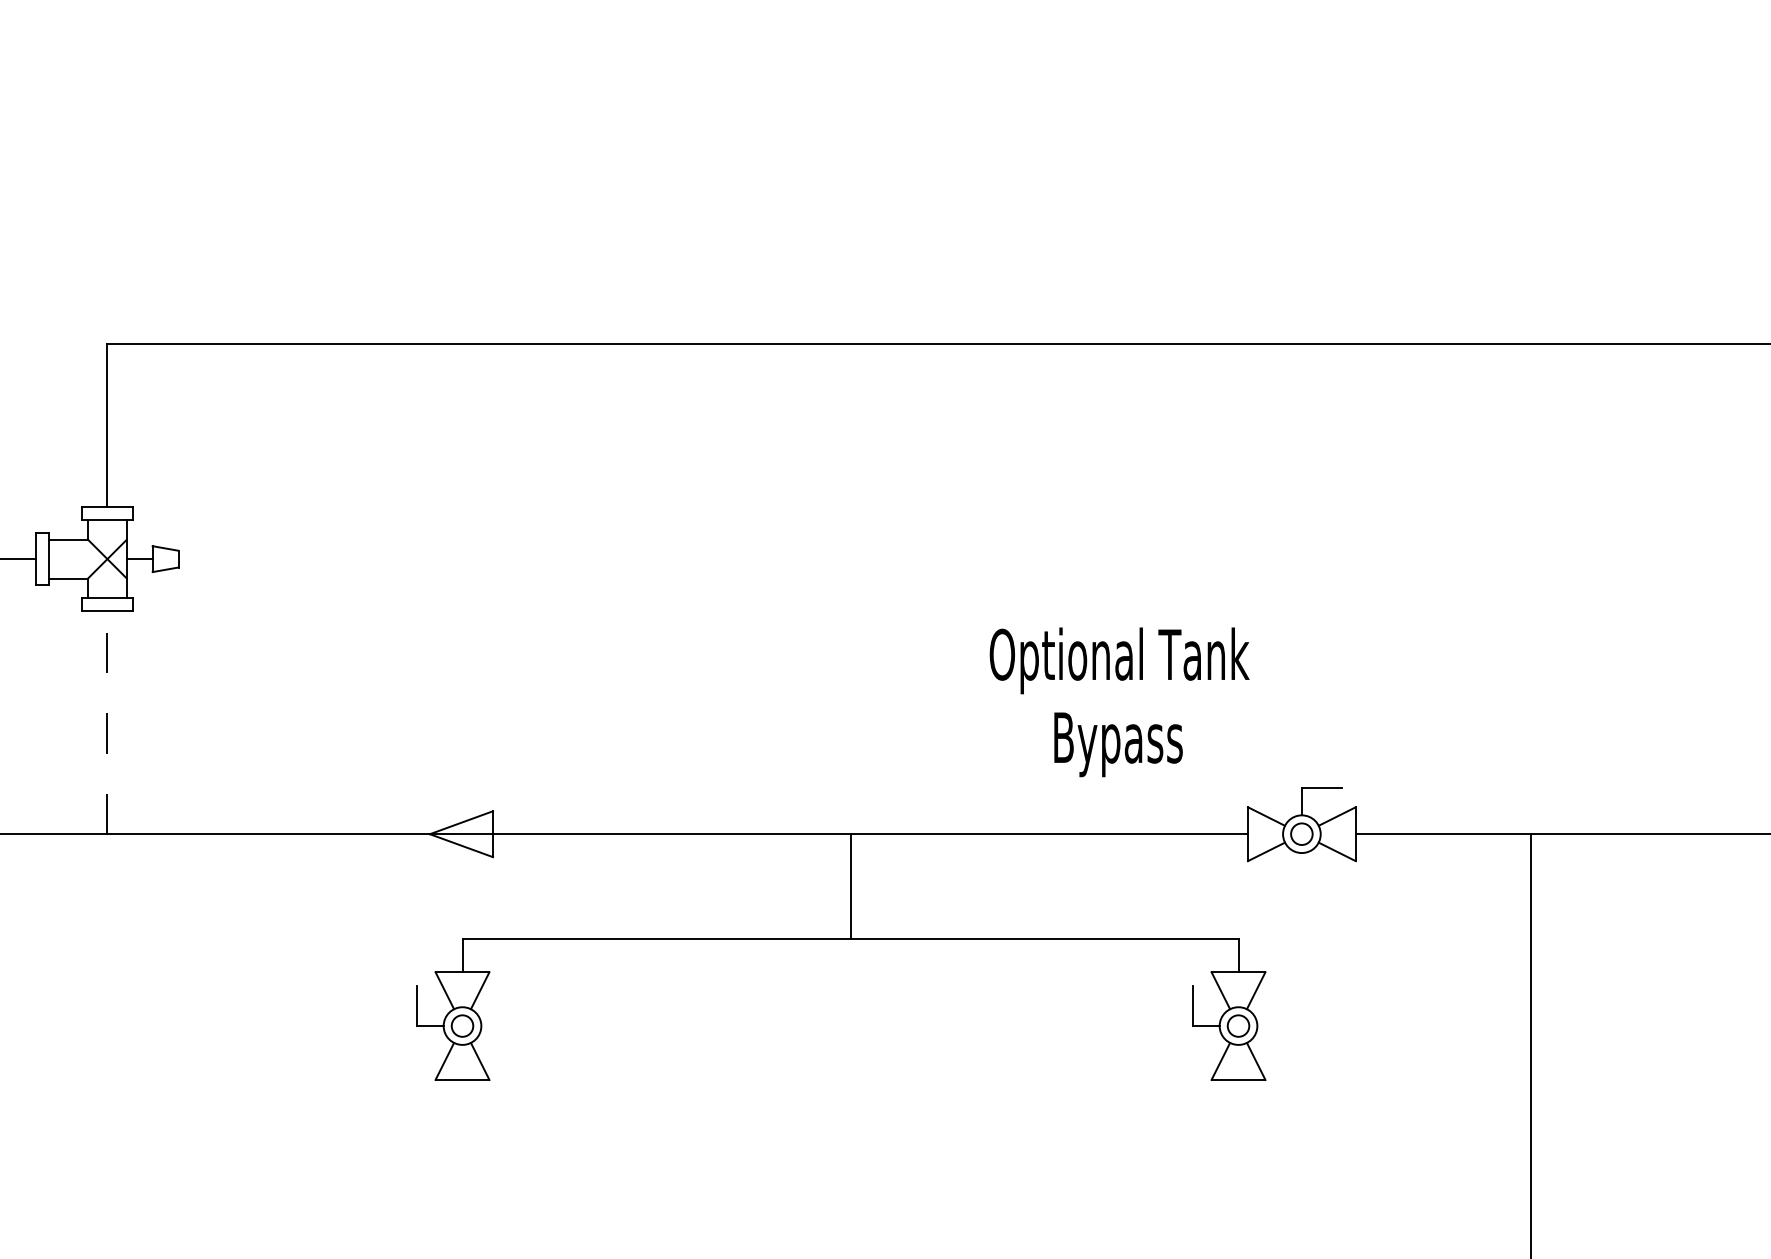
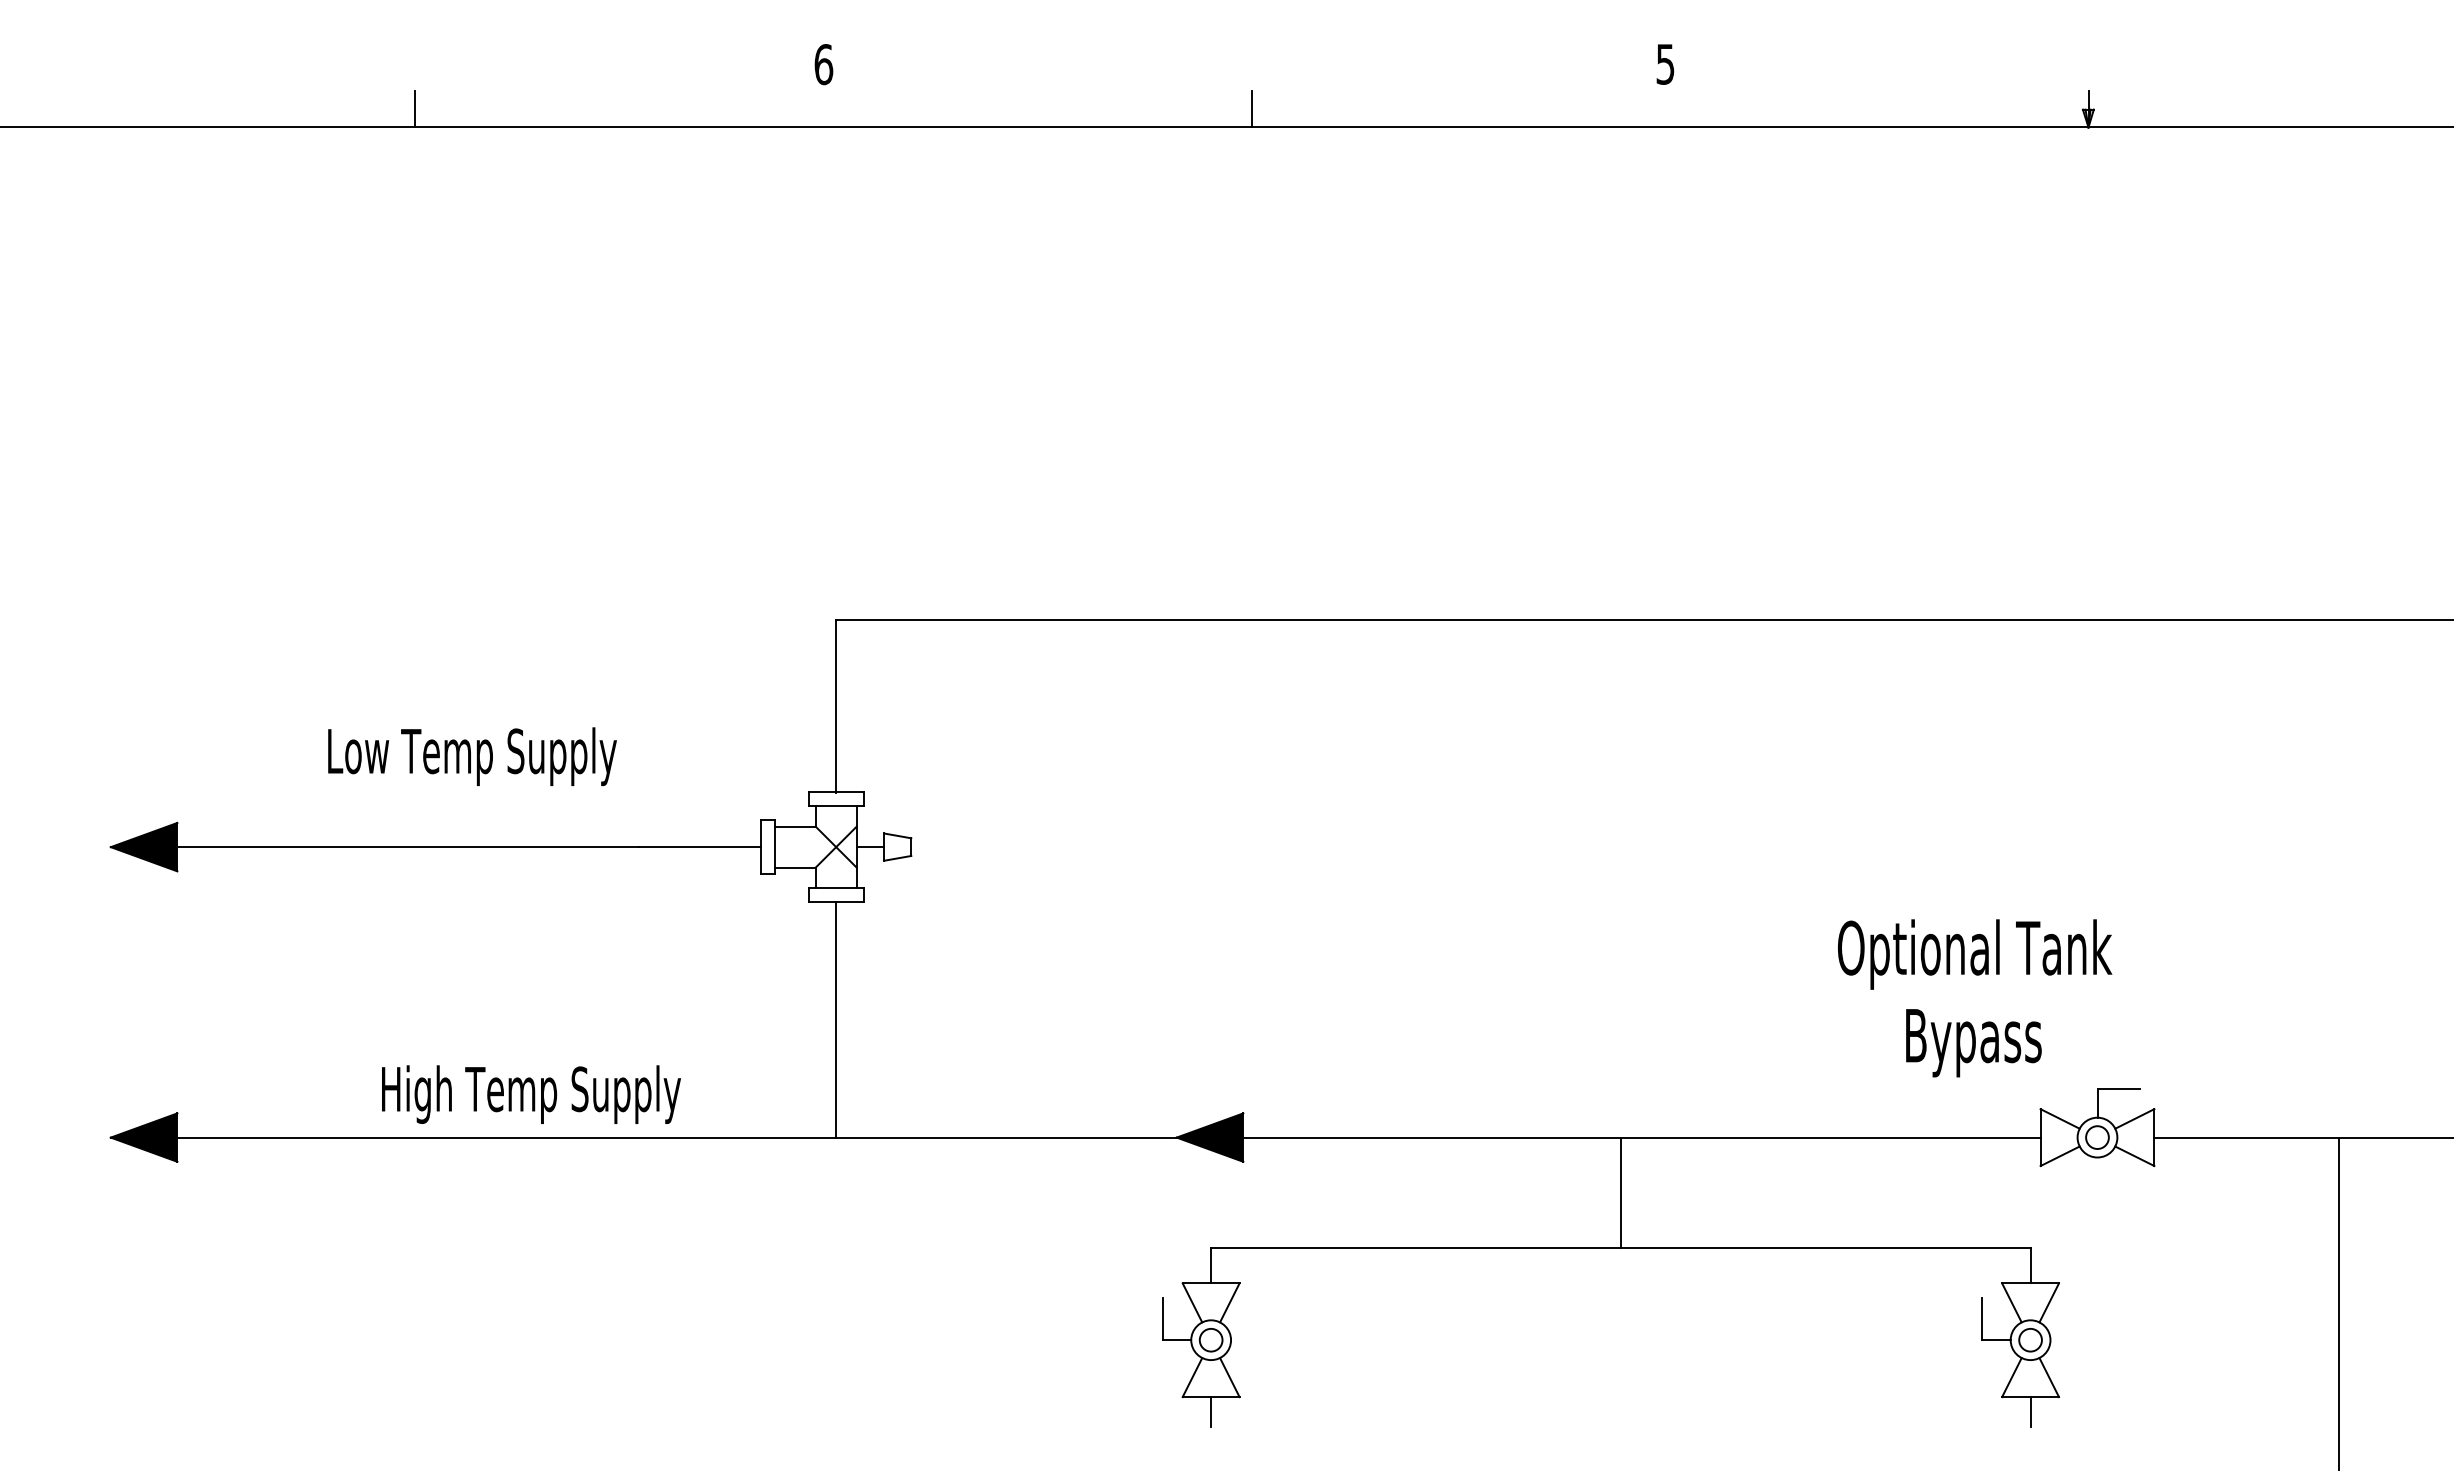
text: (1120, 702) -> (1975, 998), moved
line: (107, 722) -> (836, 1019), dashed -> solid
fill: (460, 834) -> (1209, 1137), added
line: (462, 1094) -> (1211, 1412), added
line: (1238, 1094) -> (2030, 1412), added

